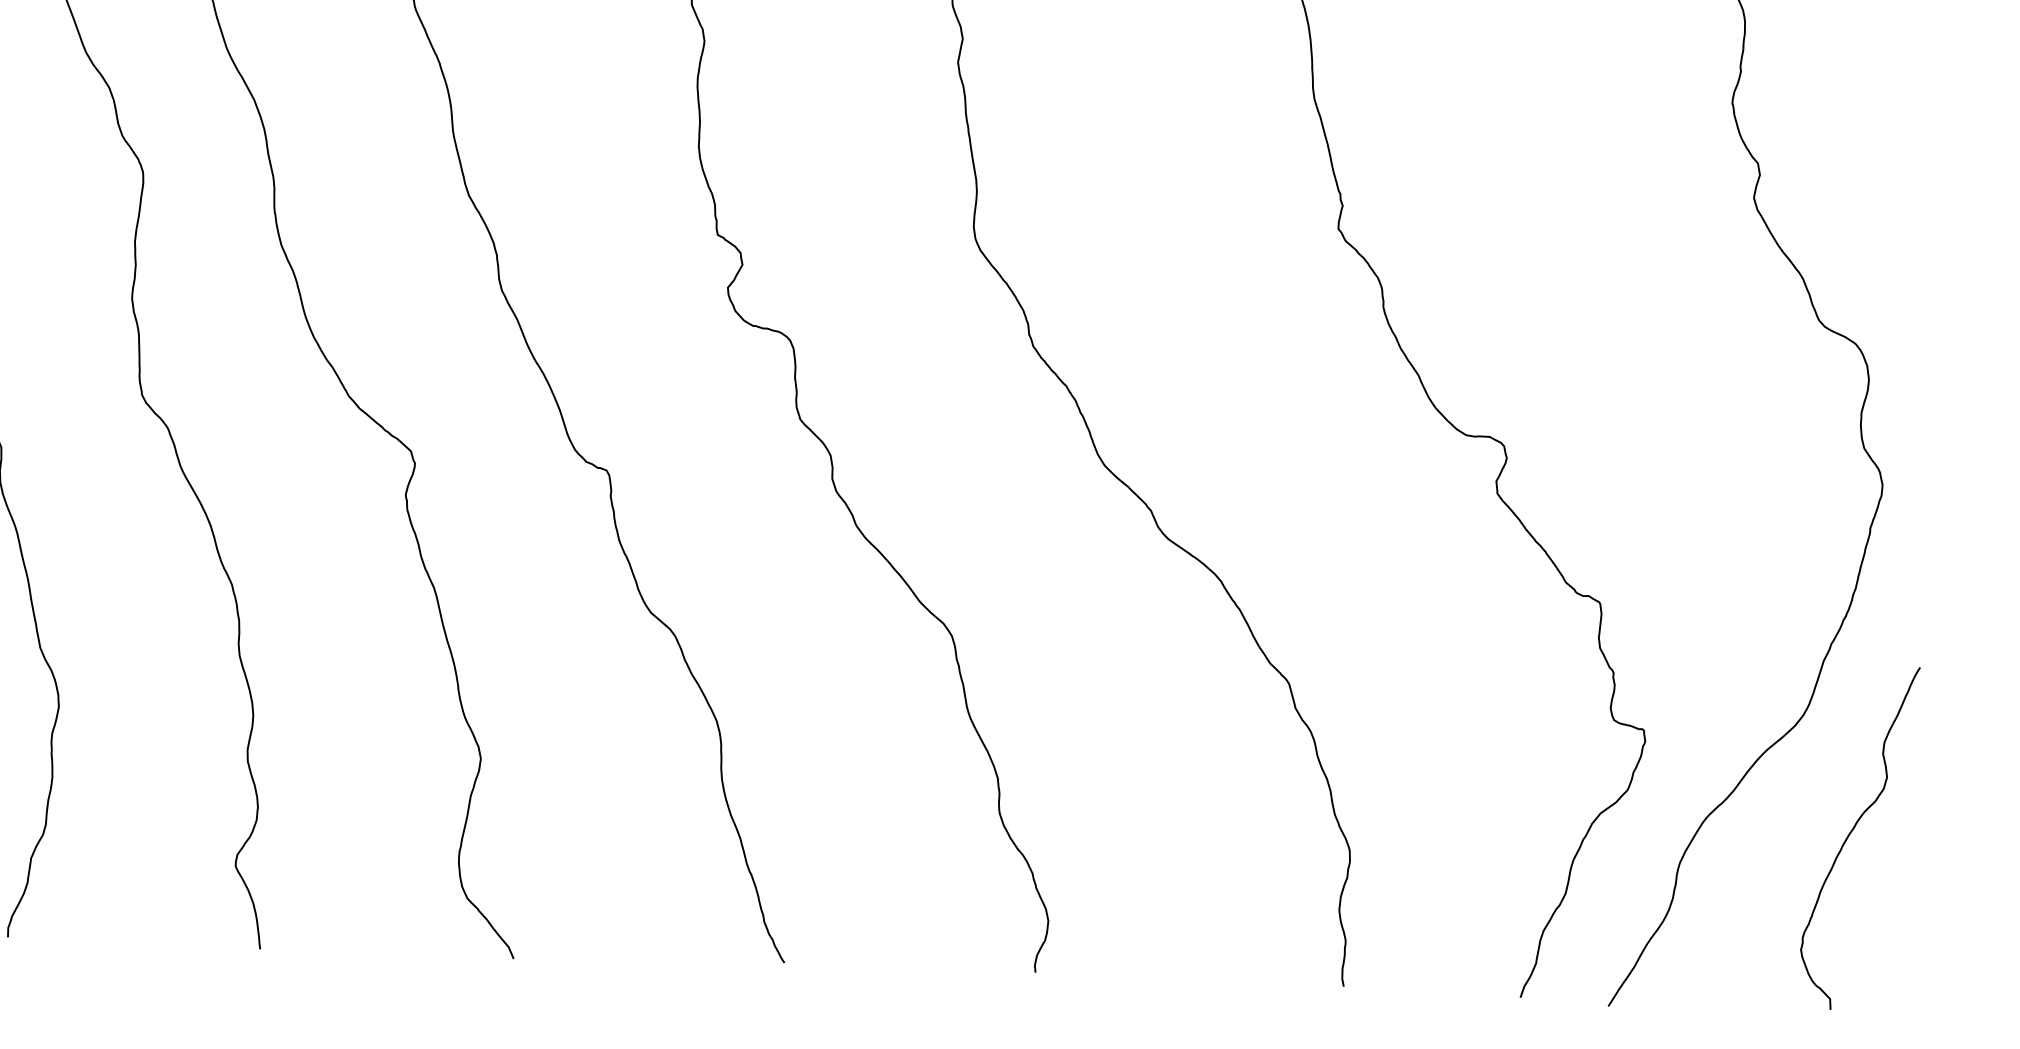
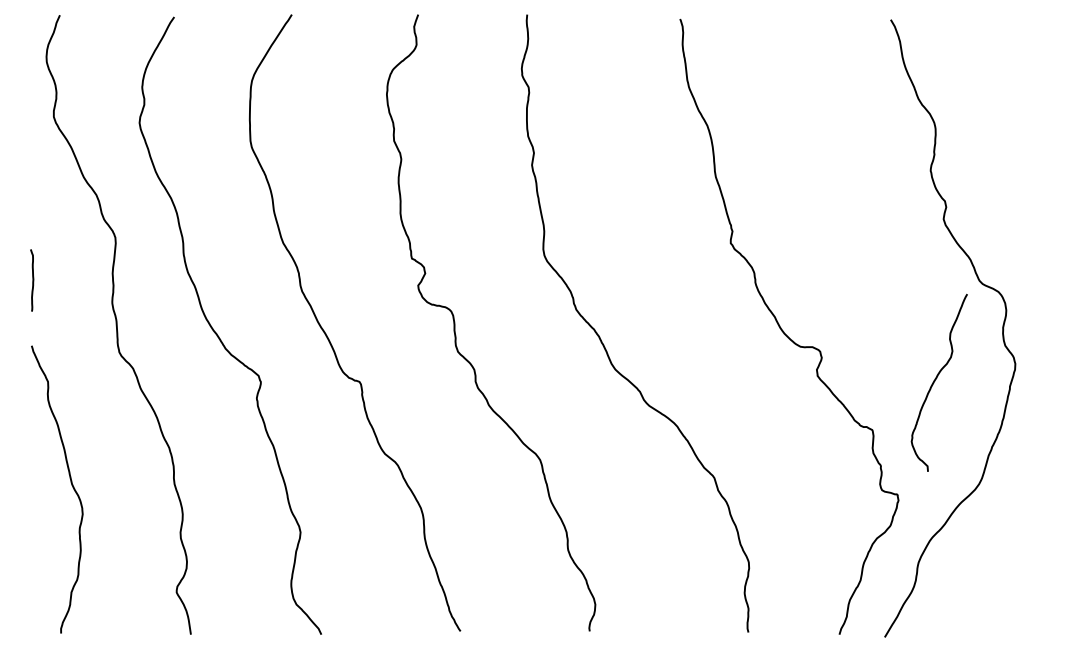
curve: (1851, 834) -> (935, 381), moved

